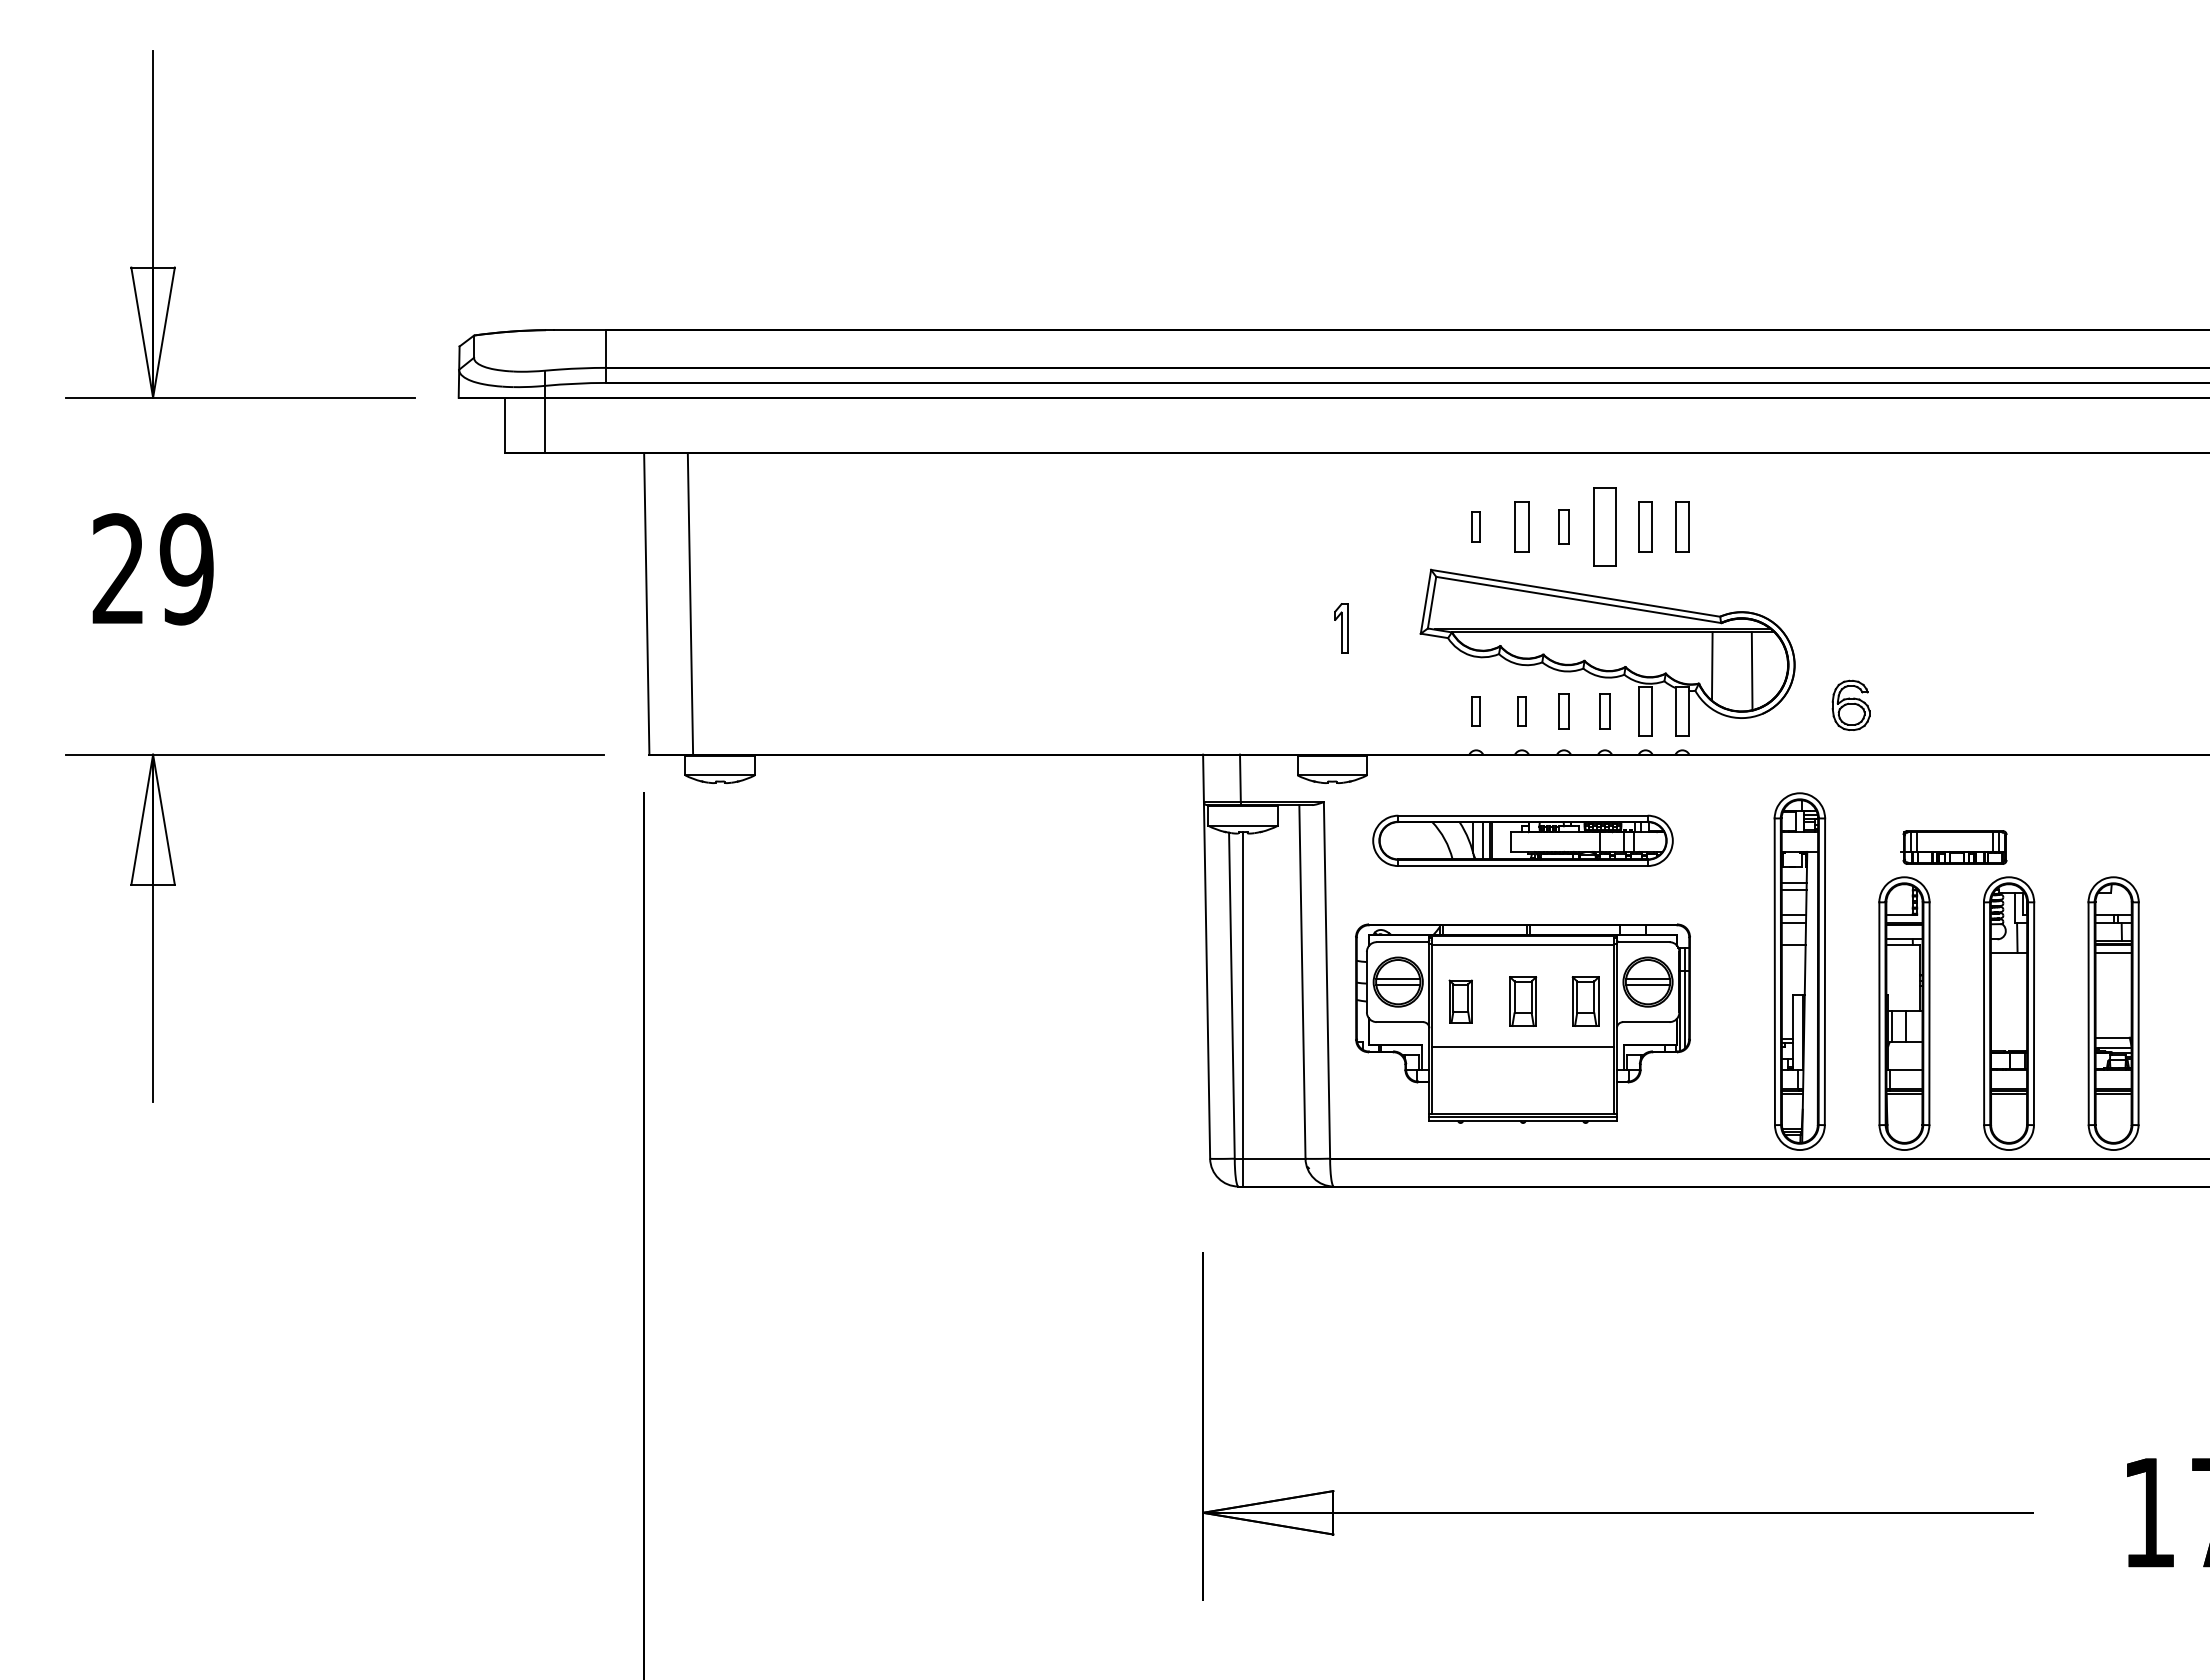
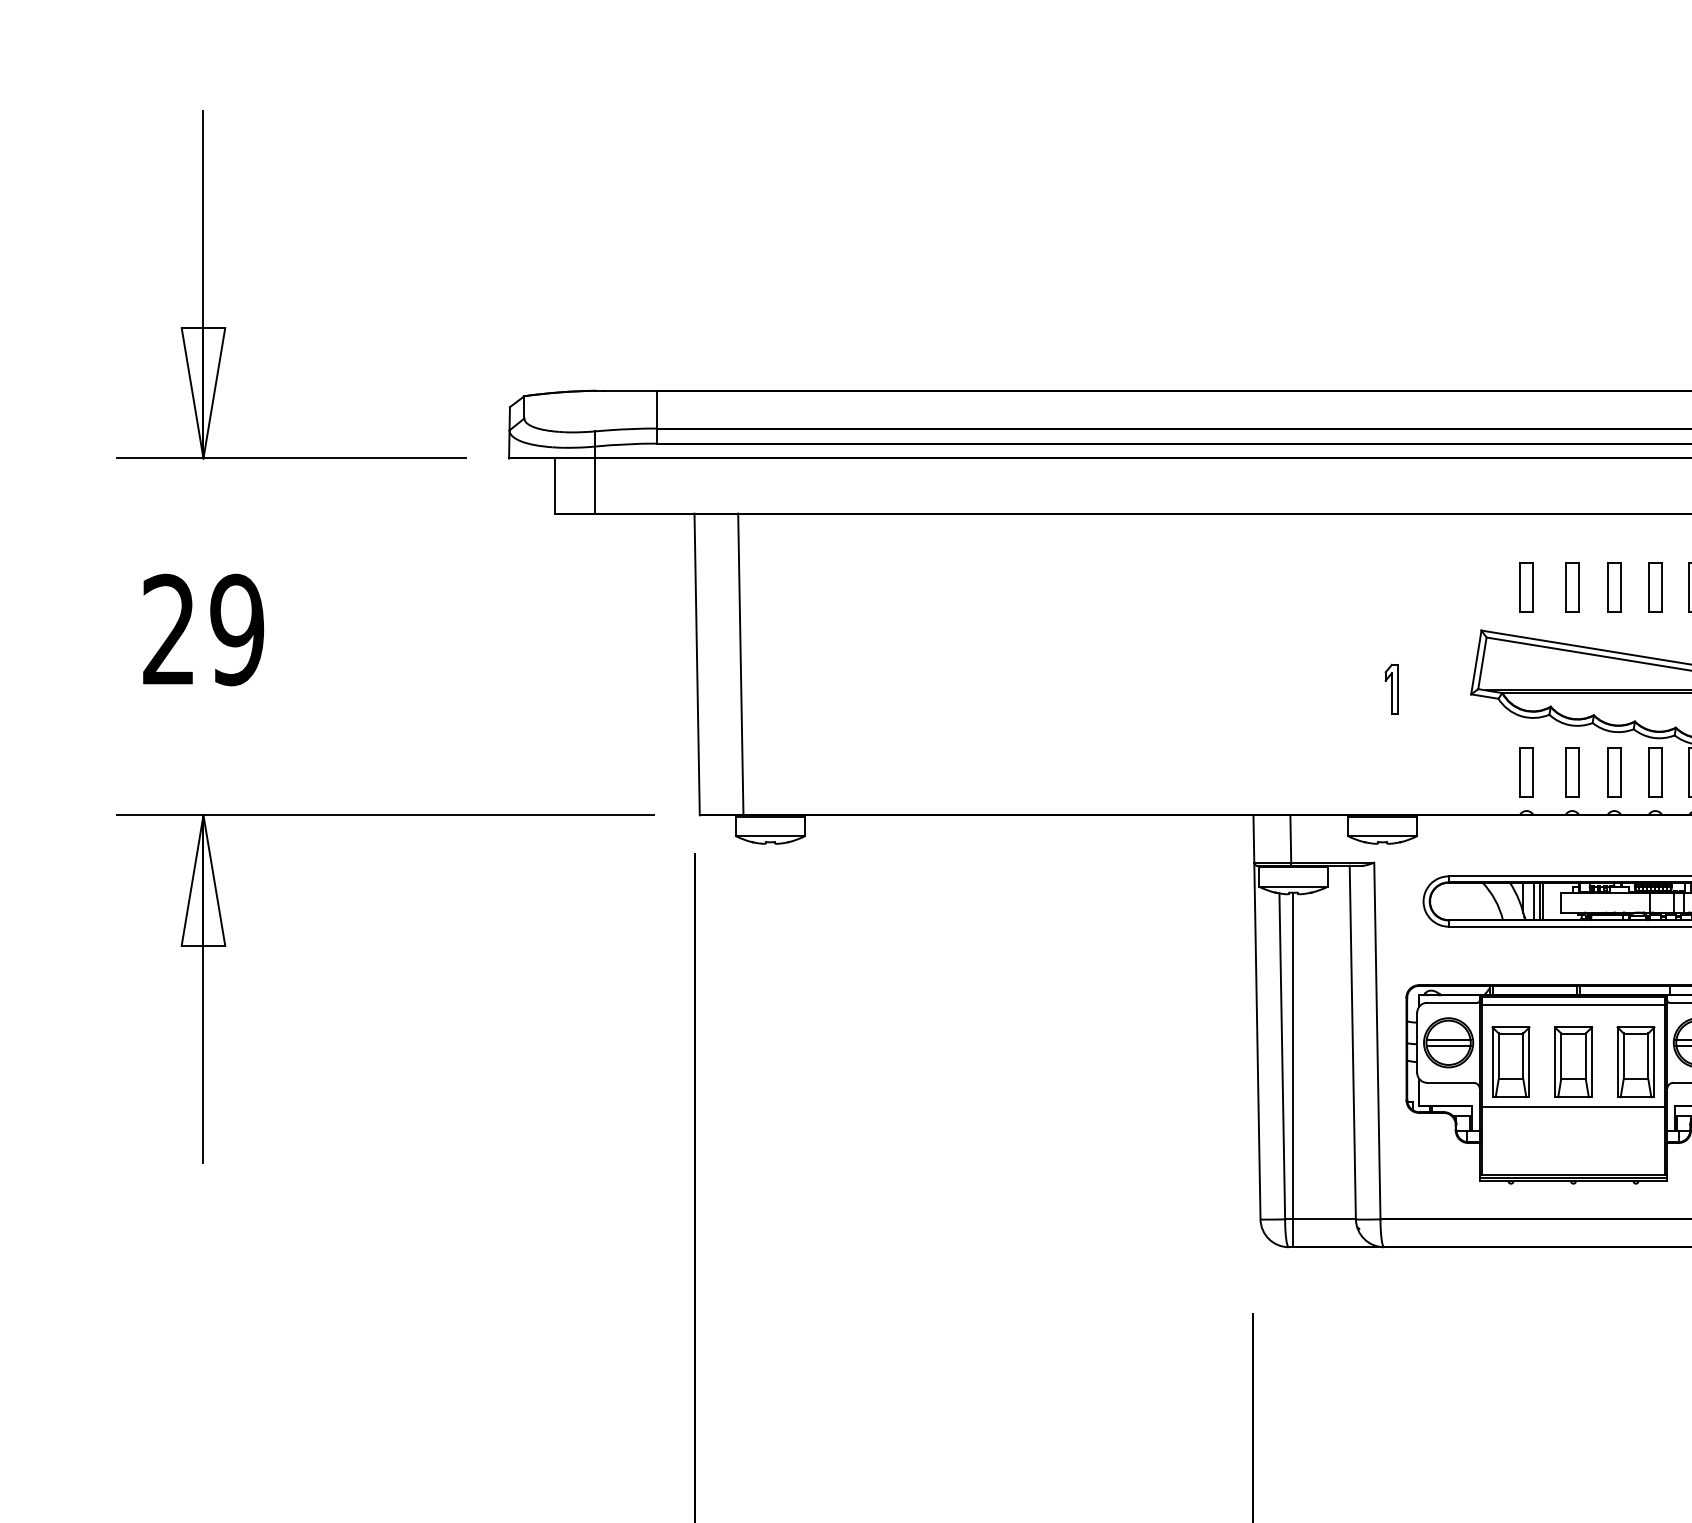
part: (1476, 526) -> (1526, 587), size x1.67
part: (1563, 526) -> (1613, 587), size x1.43
part: (1604, 526) -> (1654, 587), size x0.62
part: (1476, 711) -> (1526, 772), size x1.67
part: (1521, 711) -> (1571, 772), size x1.67
part: (1563, 711) -> (1613, 772), size x1.43
part: (1604, 711) -> (1654, 772), size x1.43
part: (1460, 1001) -> (1510, 1062), size x1.67
part: (1522, 1001) -> (1572, 1062), size x1.43
part: (1585, 1001) -> (1635, 1062), size x1.43

